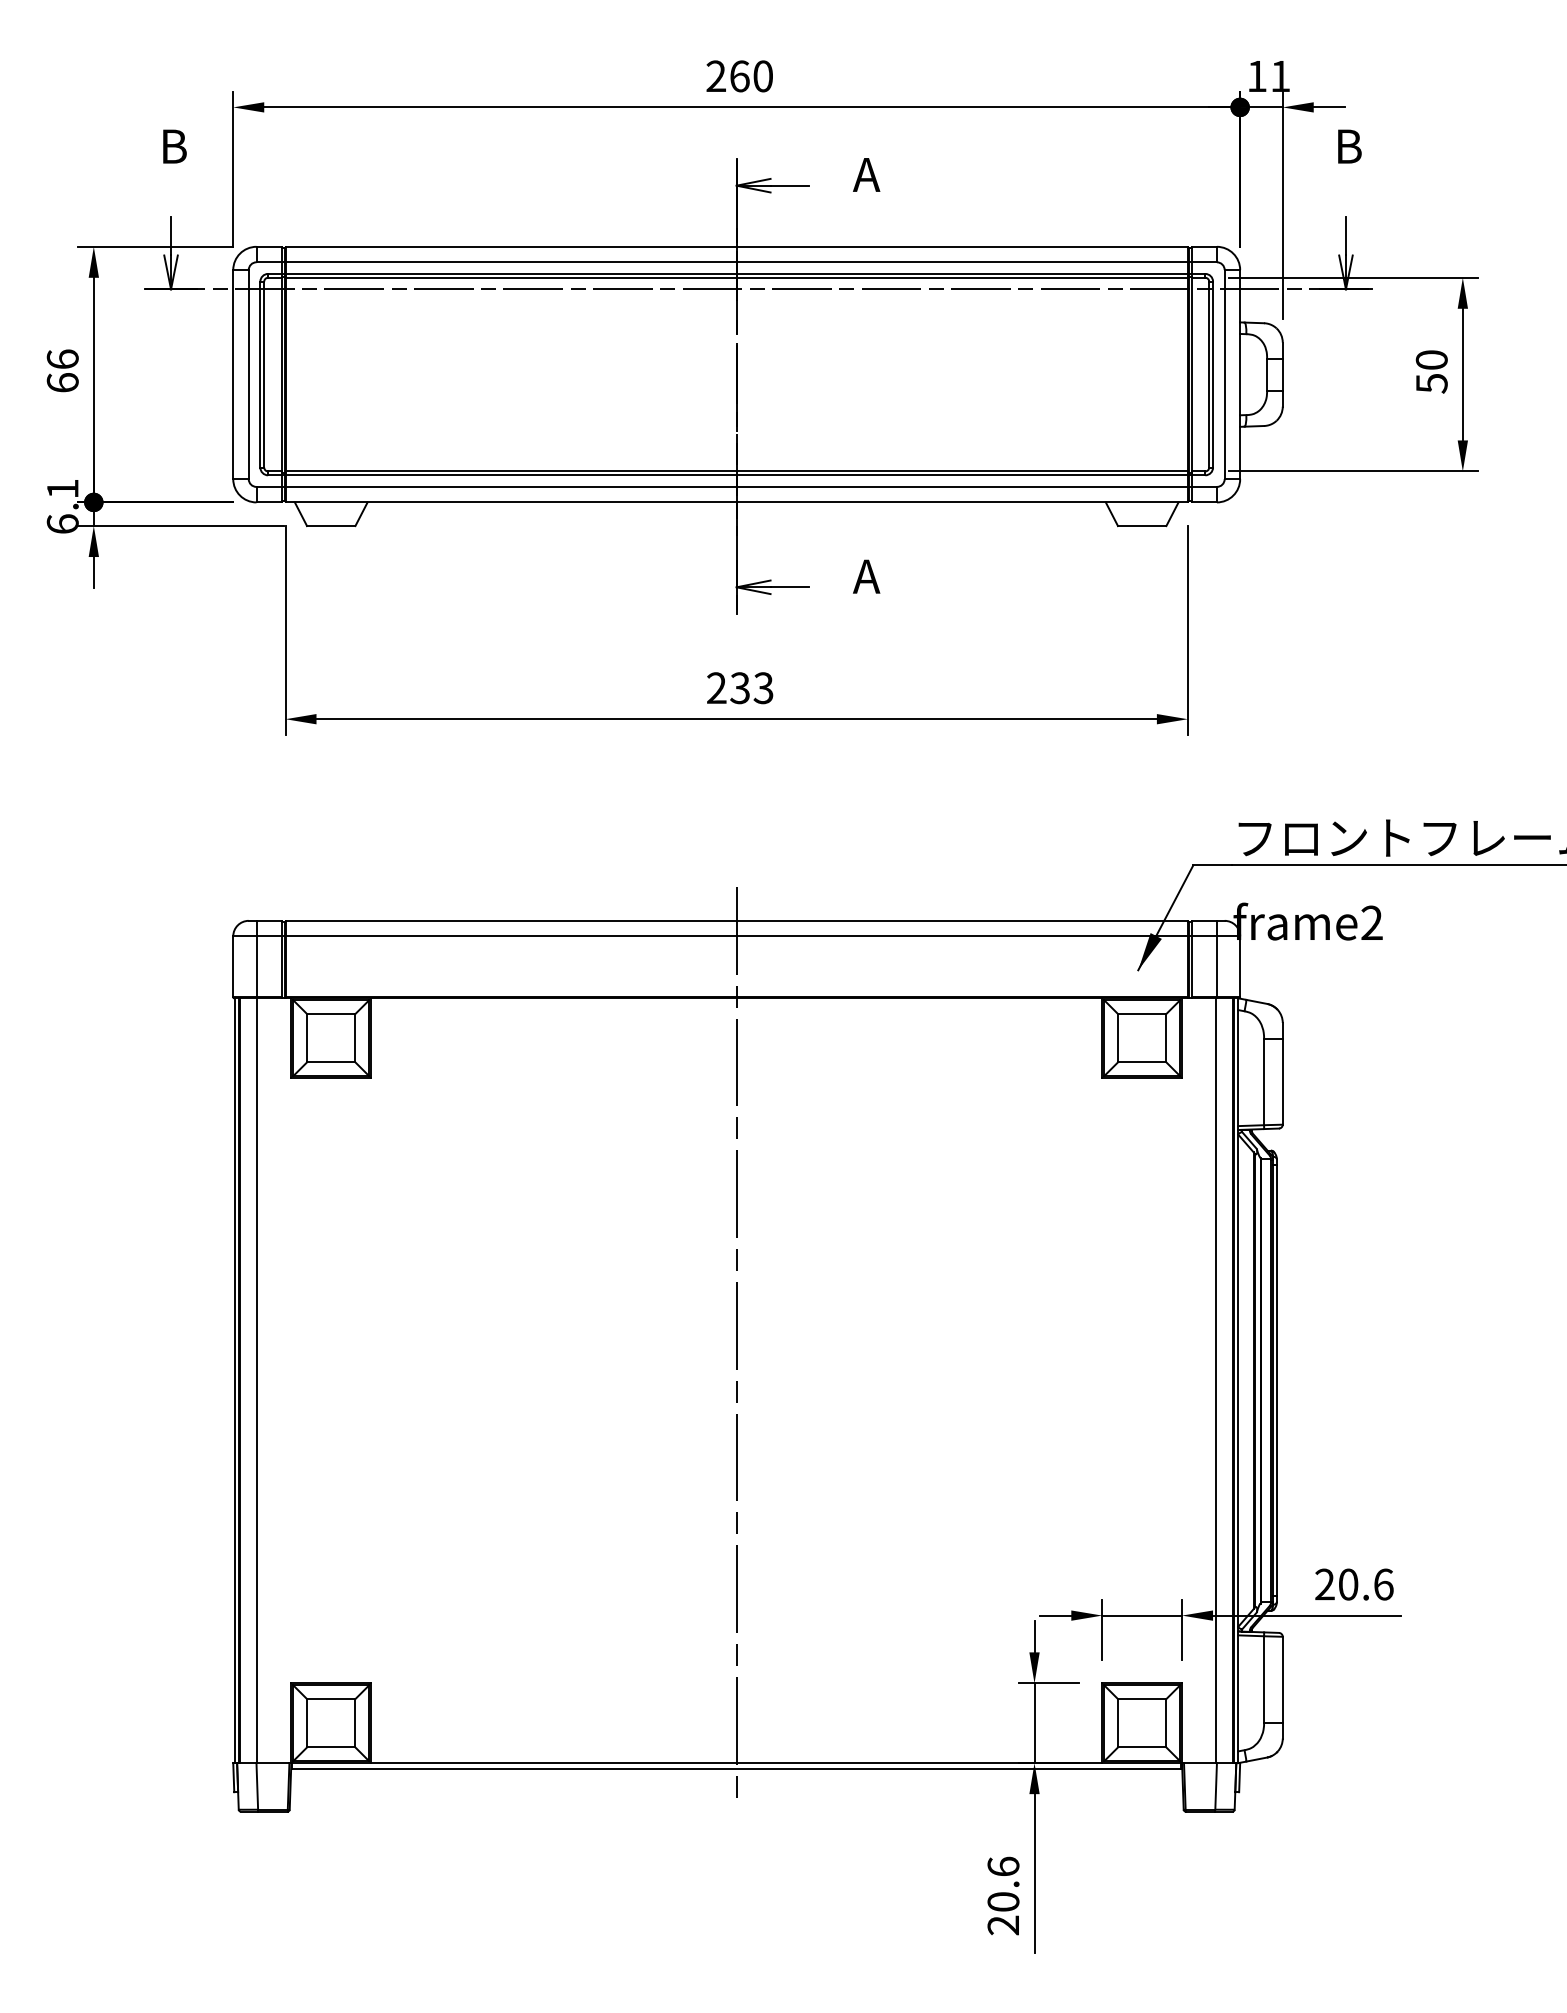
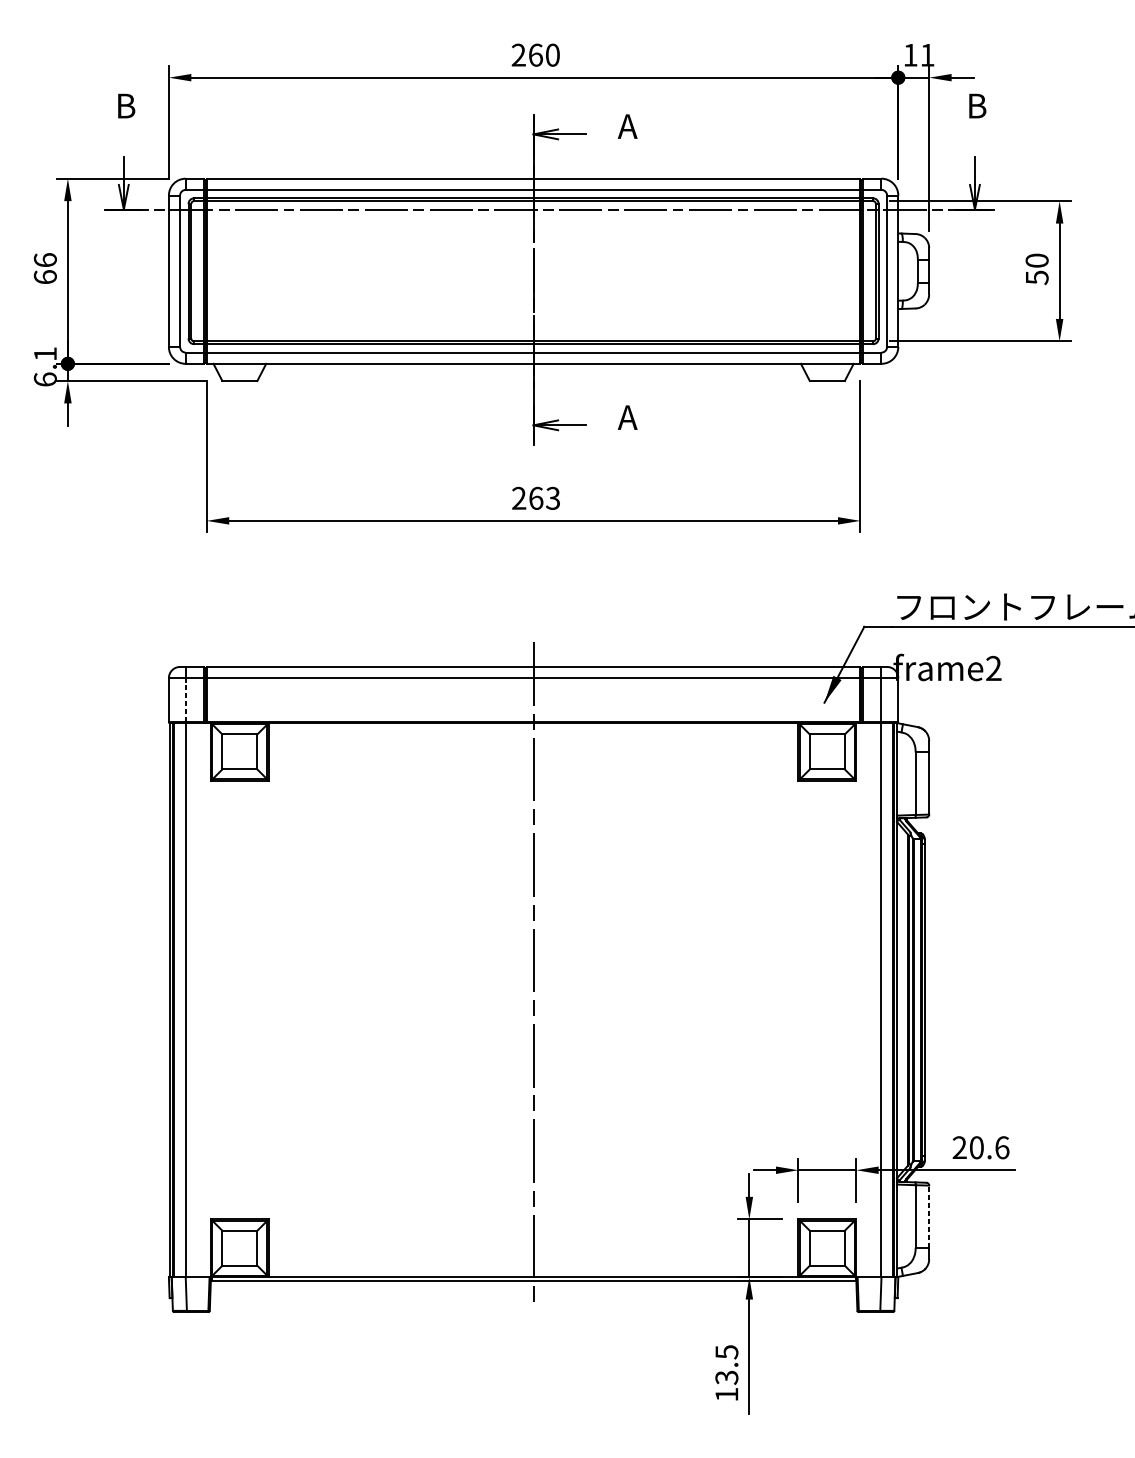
text: (740, 688) -> (536, 498), 233 -> 263
line: (256, 966) -> (185, 700), solid -> dashed
line: (1282, 1679) -> (928, 1216), solid -> dashed
text: (1003, 1895) -> (726, 1372), 20.6 -> 13.5

